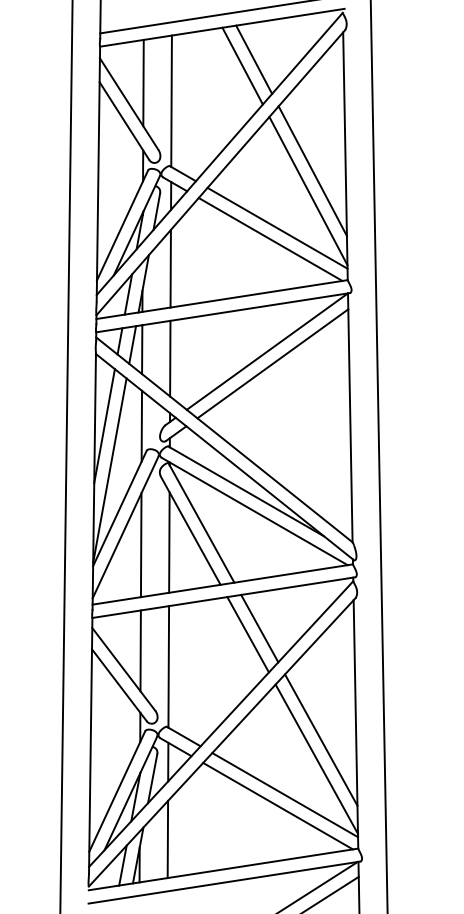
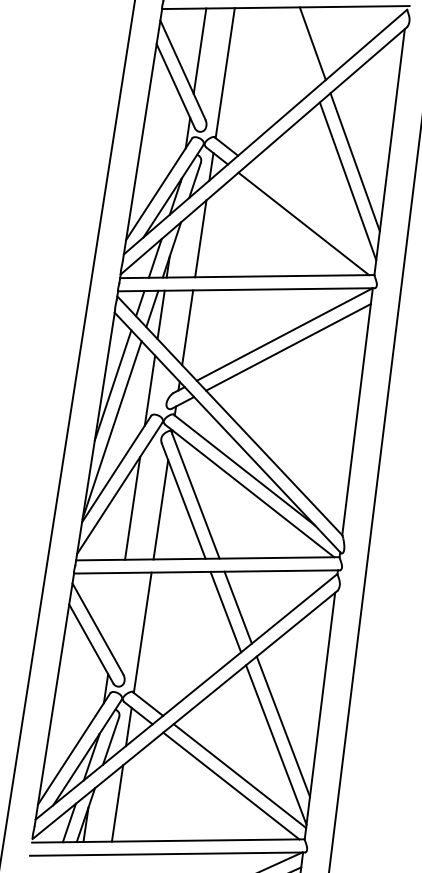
line: (242, 65) -> (300, 47), removed
line: (277, 227) -> (312, 213), removed
line: (140, 650) -> (117, 612), removed

